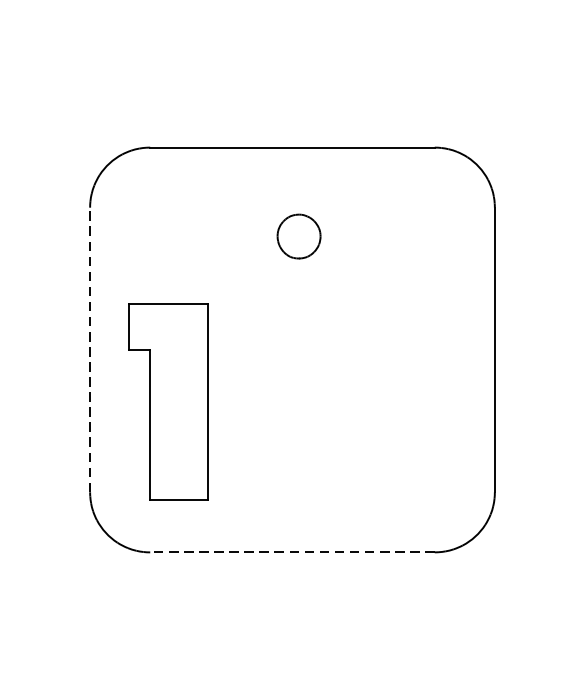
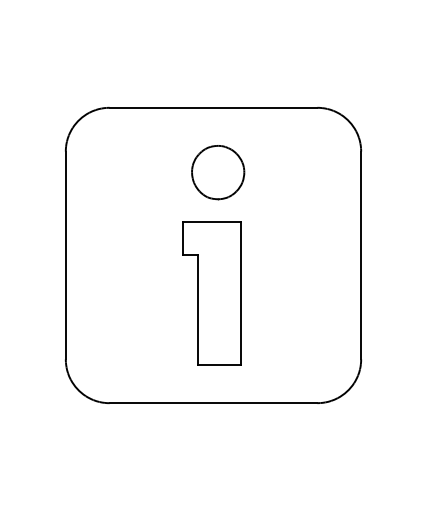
part: (299, 236) -> (218, 172), size x1.67
line: (89, 350) -> (65, 255), dashed -> solid
part: (167, 402) -> (211, 293), moved
line: (292, 552) -> (213, 403), dashed -> solid

